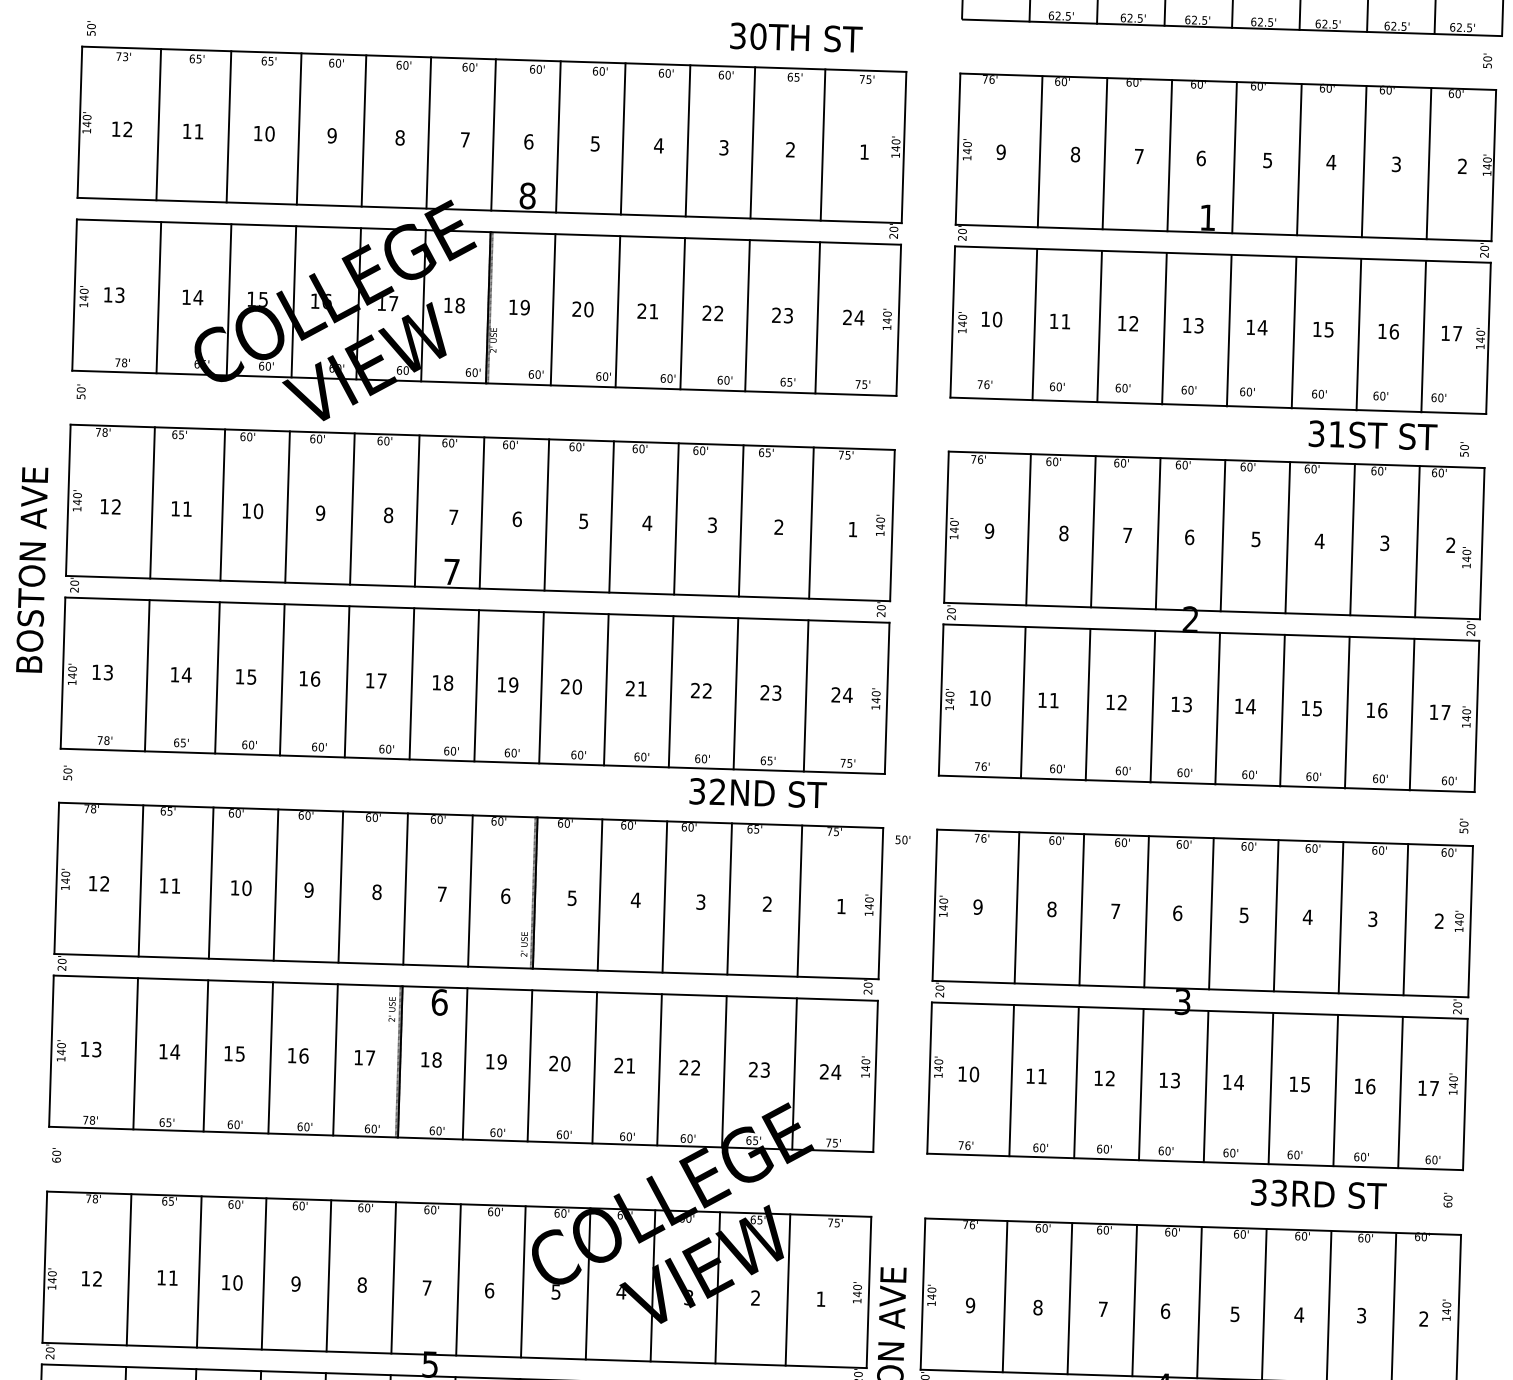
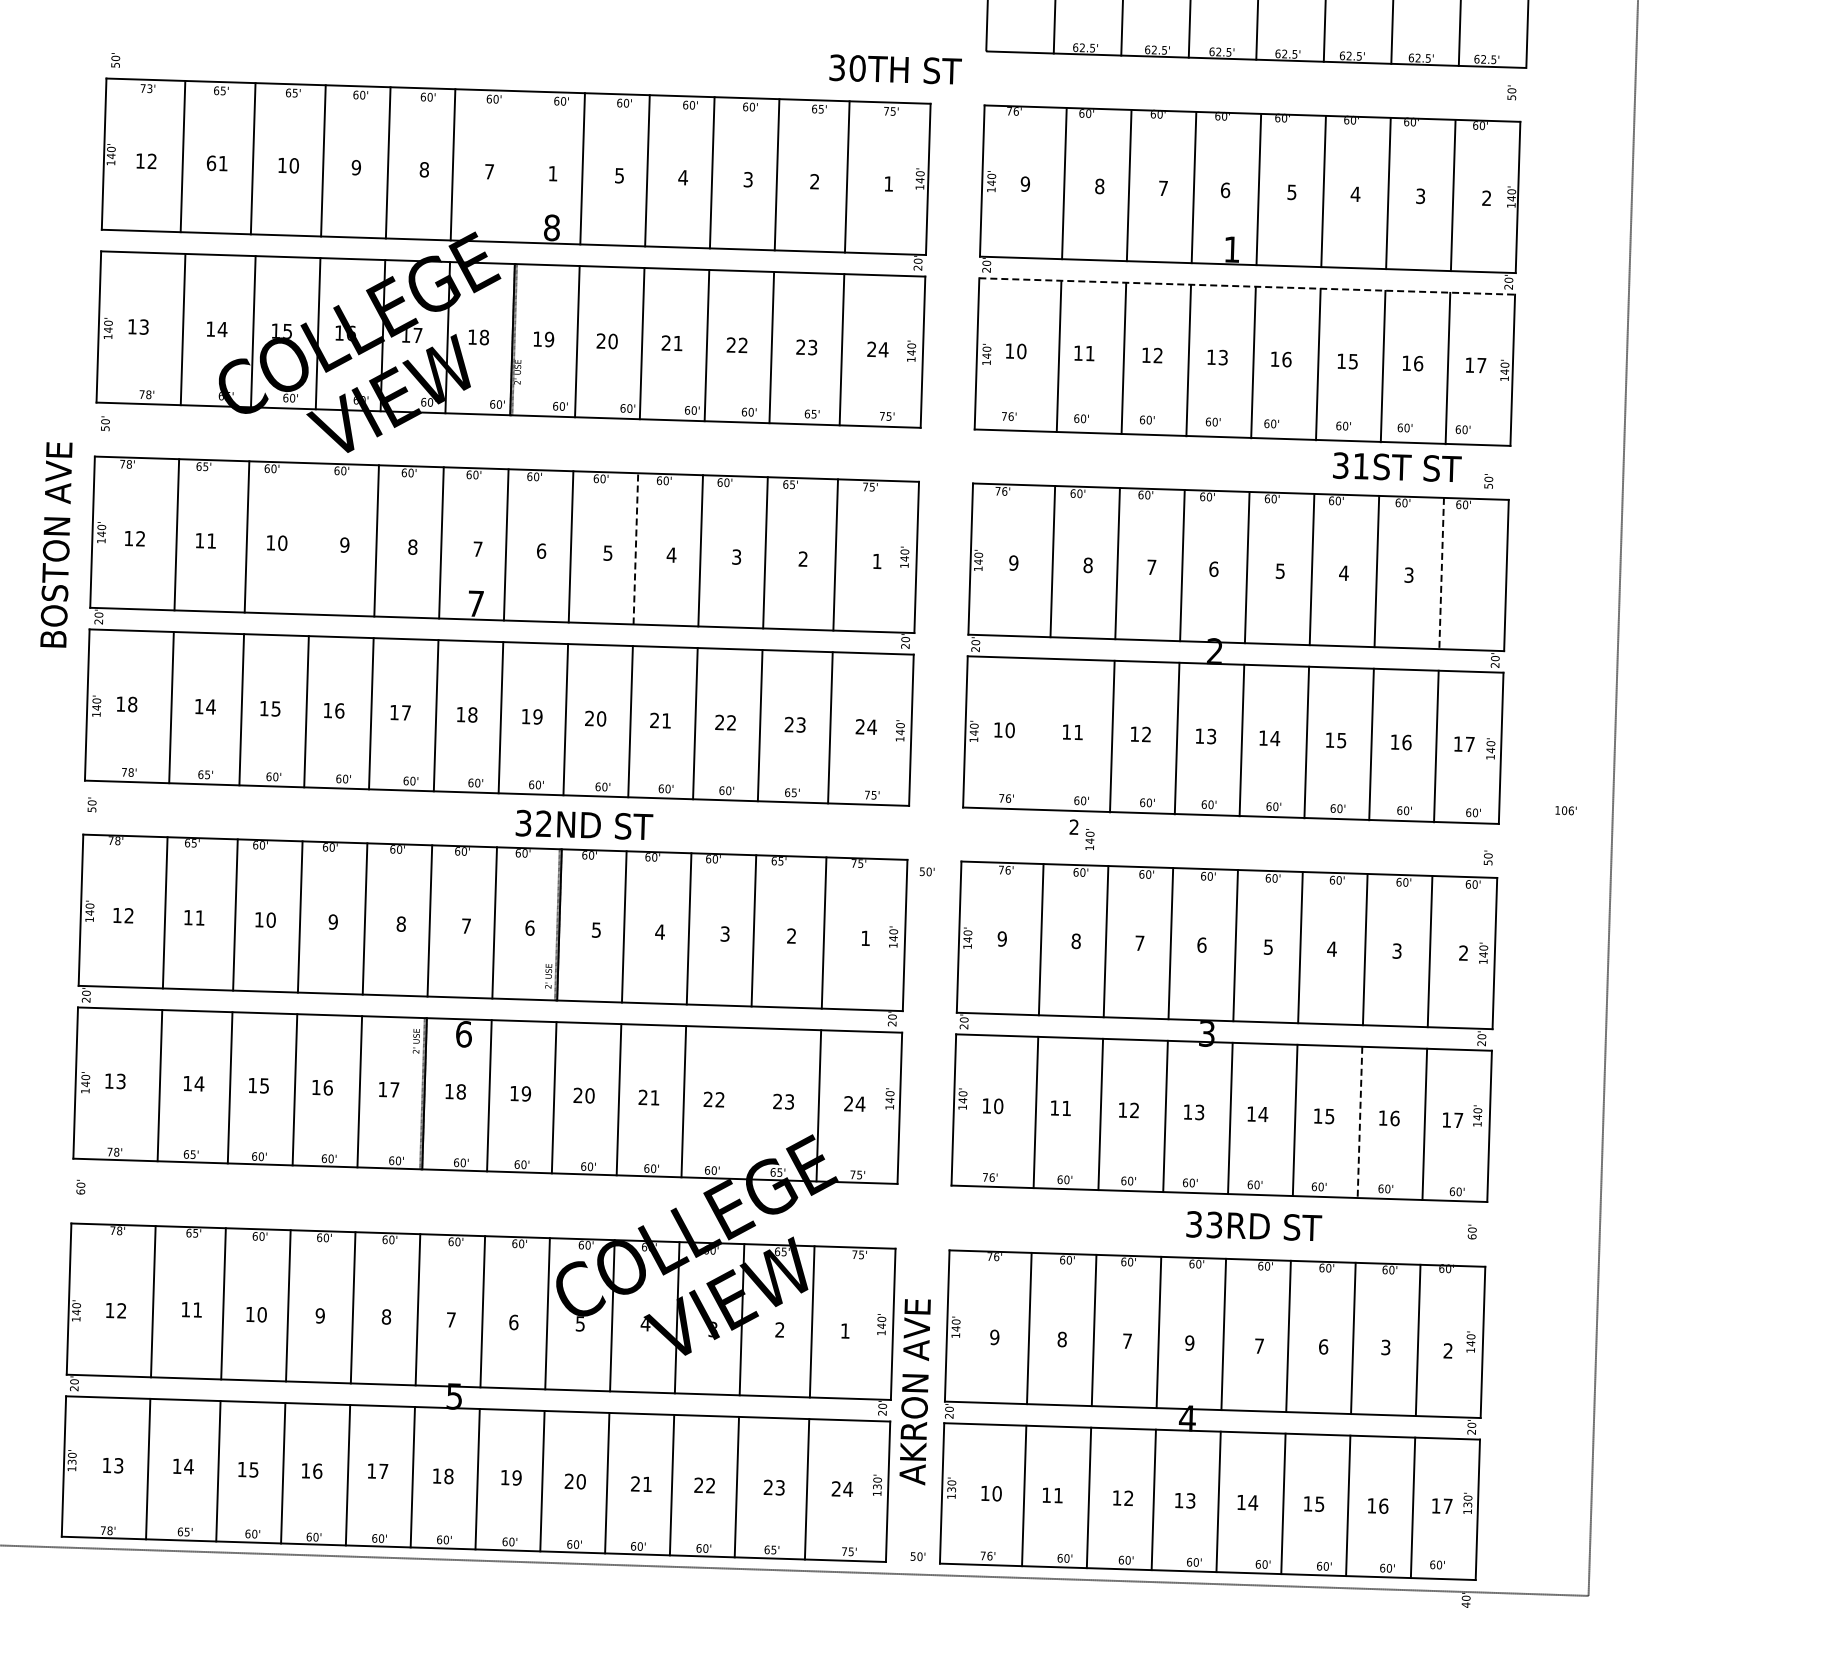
text: (796, 37) -> (895, 69), moved
text: (187, 131) -> (211, 163), 11 -> 61
line: (493, 134) -> (517, 166), removed
text: (528, 141) -> (552, 173), 6 -> 1
line: (1223, 254) -> (1247, 286), solid -> dashed
text: (1262, 327) -> (1286, 359), 14 -> 16
line: (287, 506) -> (311, 538), removed
line: (611, 516) -> (635, 548), solid -> dashed
line: (1417, 541) -> (1441, 573), solid -> dashed
text: (1458, 552) -> (1081, 834), moved
text: (32, 569) -> (56, 544), moved
text: (108, 672) -> (132, 704), 13 -> 18
line: (1023, 702) -> (1047, 734), removed
text: (758, 792) -> (584, 824), moved
line: (724, 1071) -> (748, 1103), removed
line: (1335, 1090) -> (1359, 1122), solid -> dashed
text: (1319, 1193) -> (1254, 1225), moved
text: (1165, 1310) -> (1189, 1342), 6 -> 9
text: (1234, 1313) -> (1258, 1345), 5 -> 7
text: (1299, 1314) -> (1323, 1346), 4 -> 6

